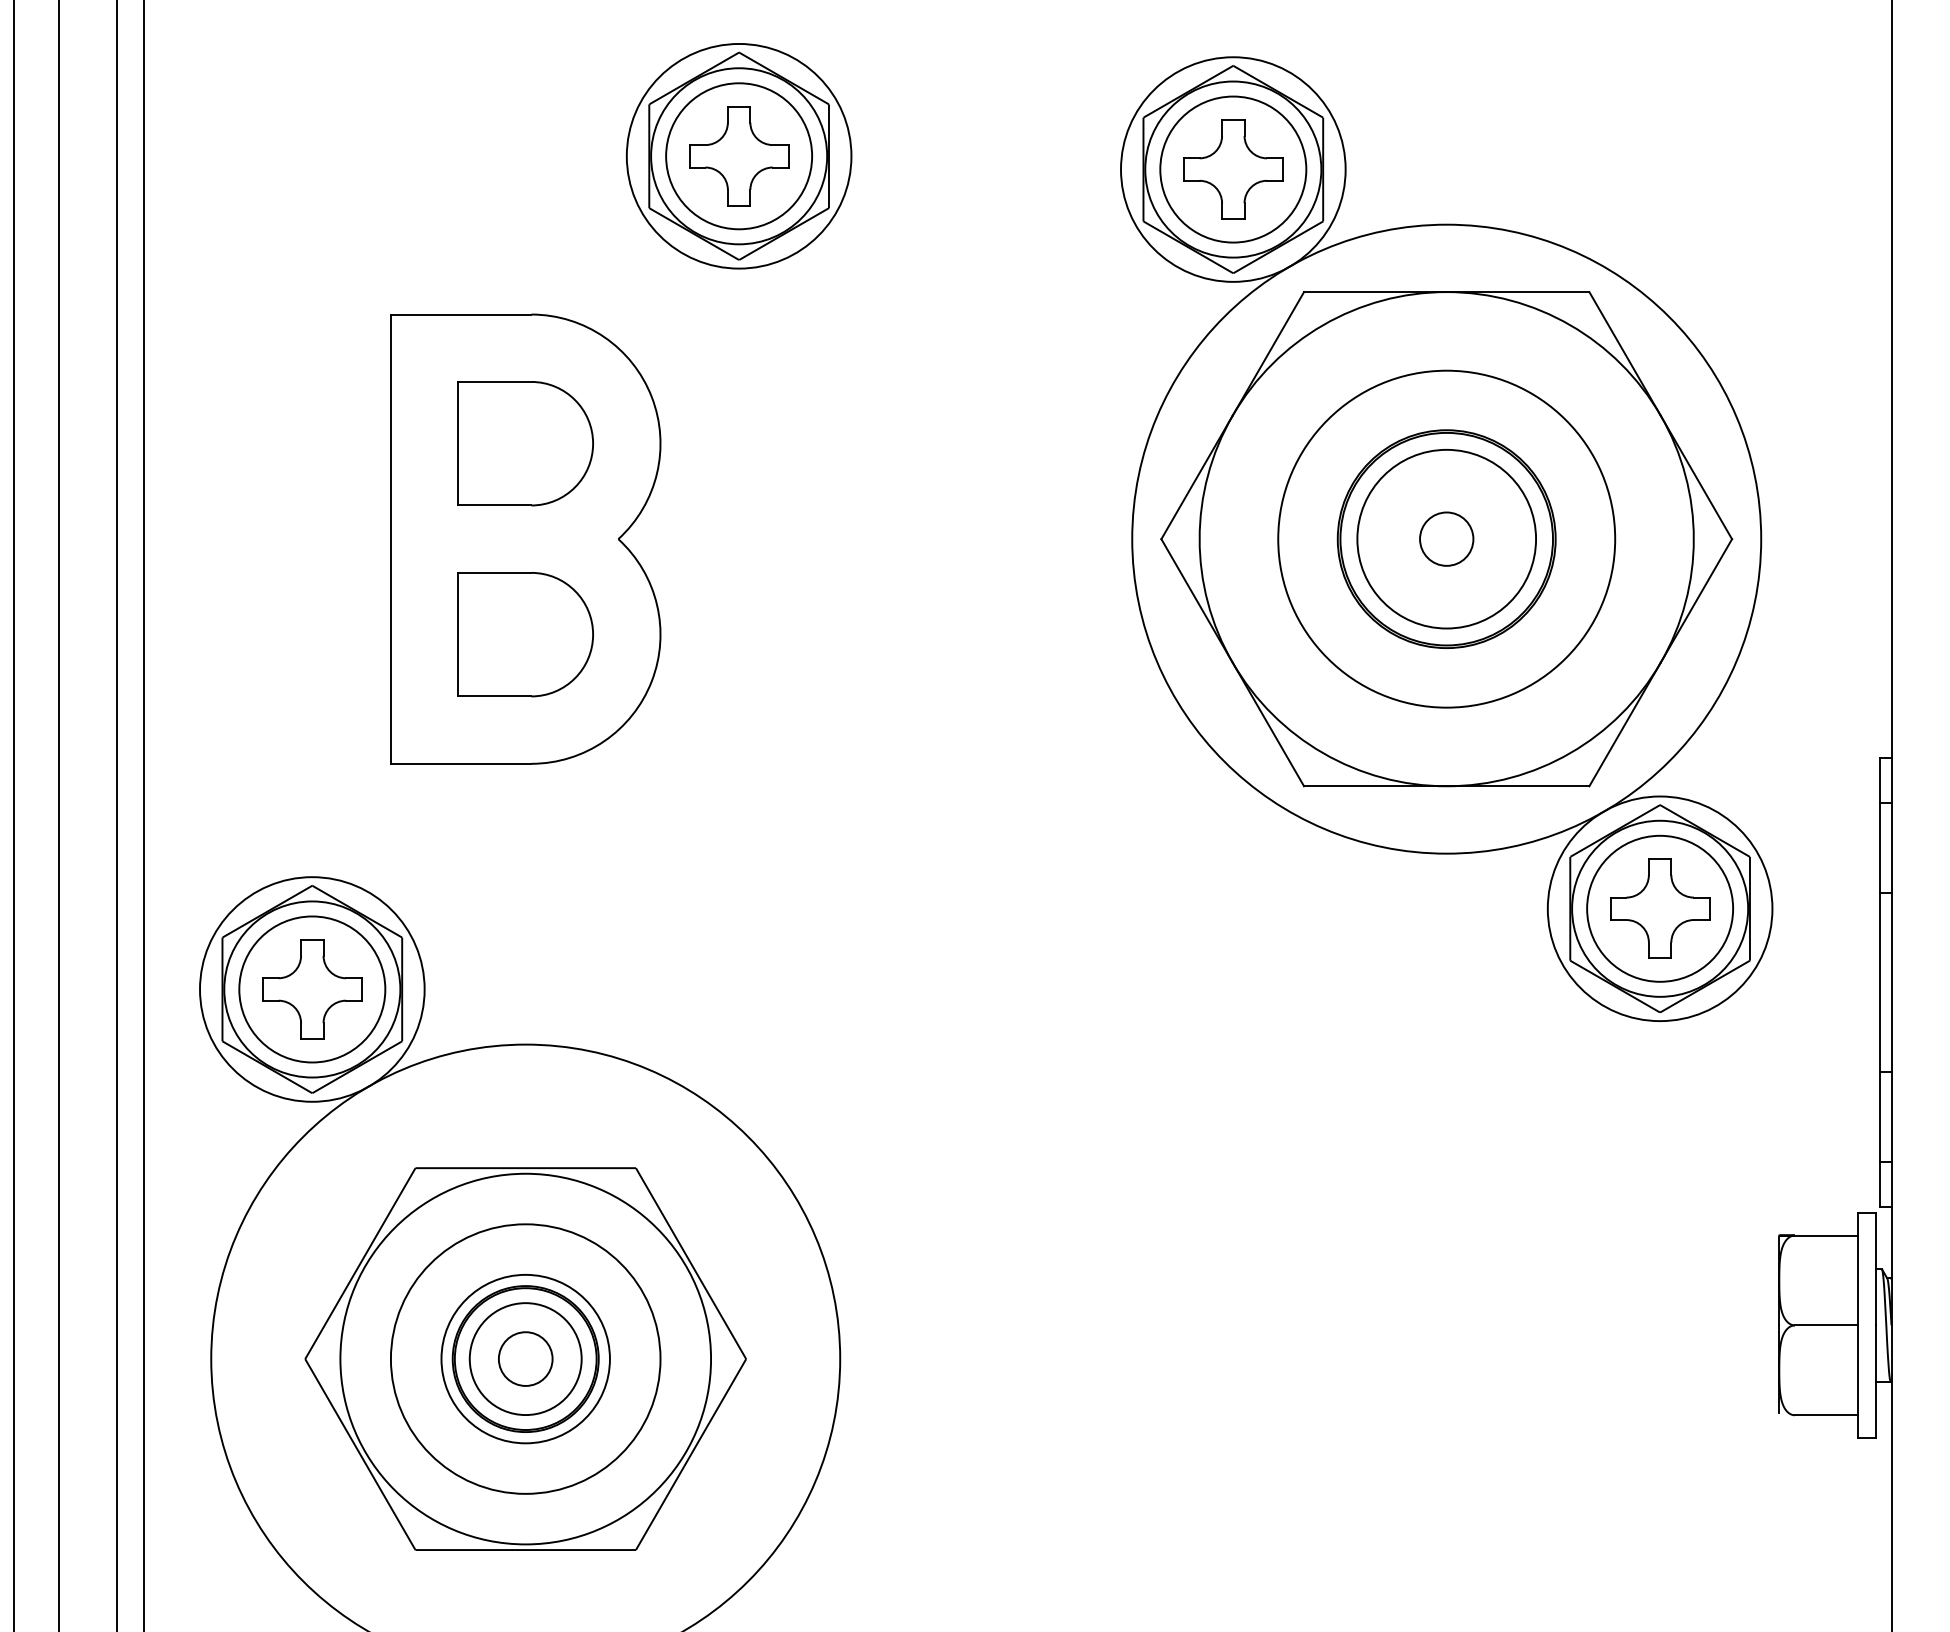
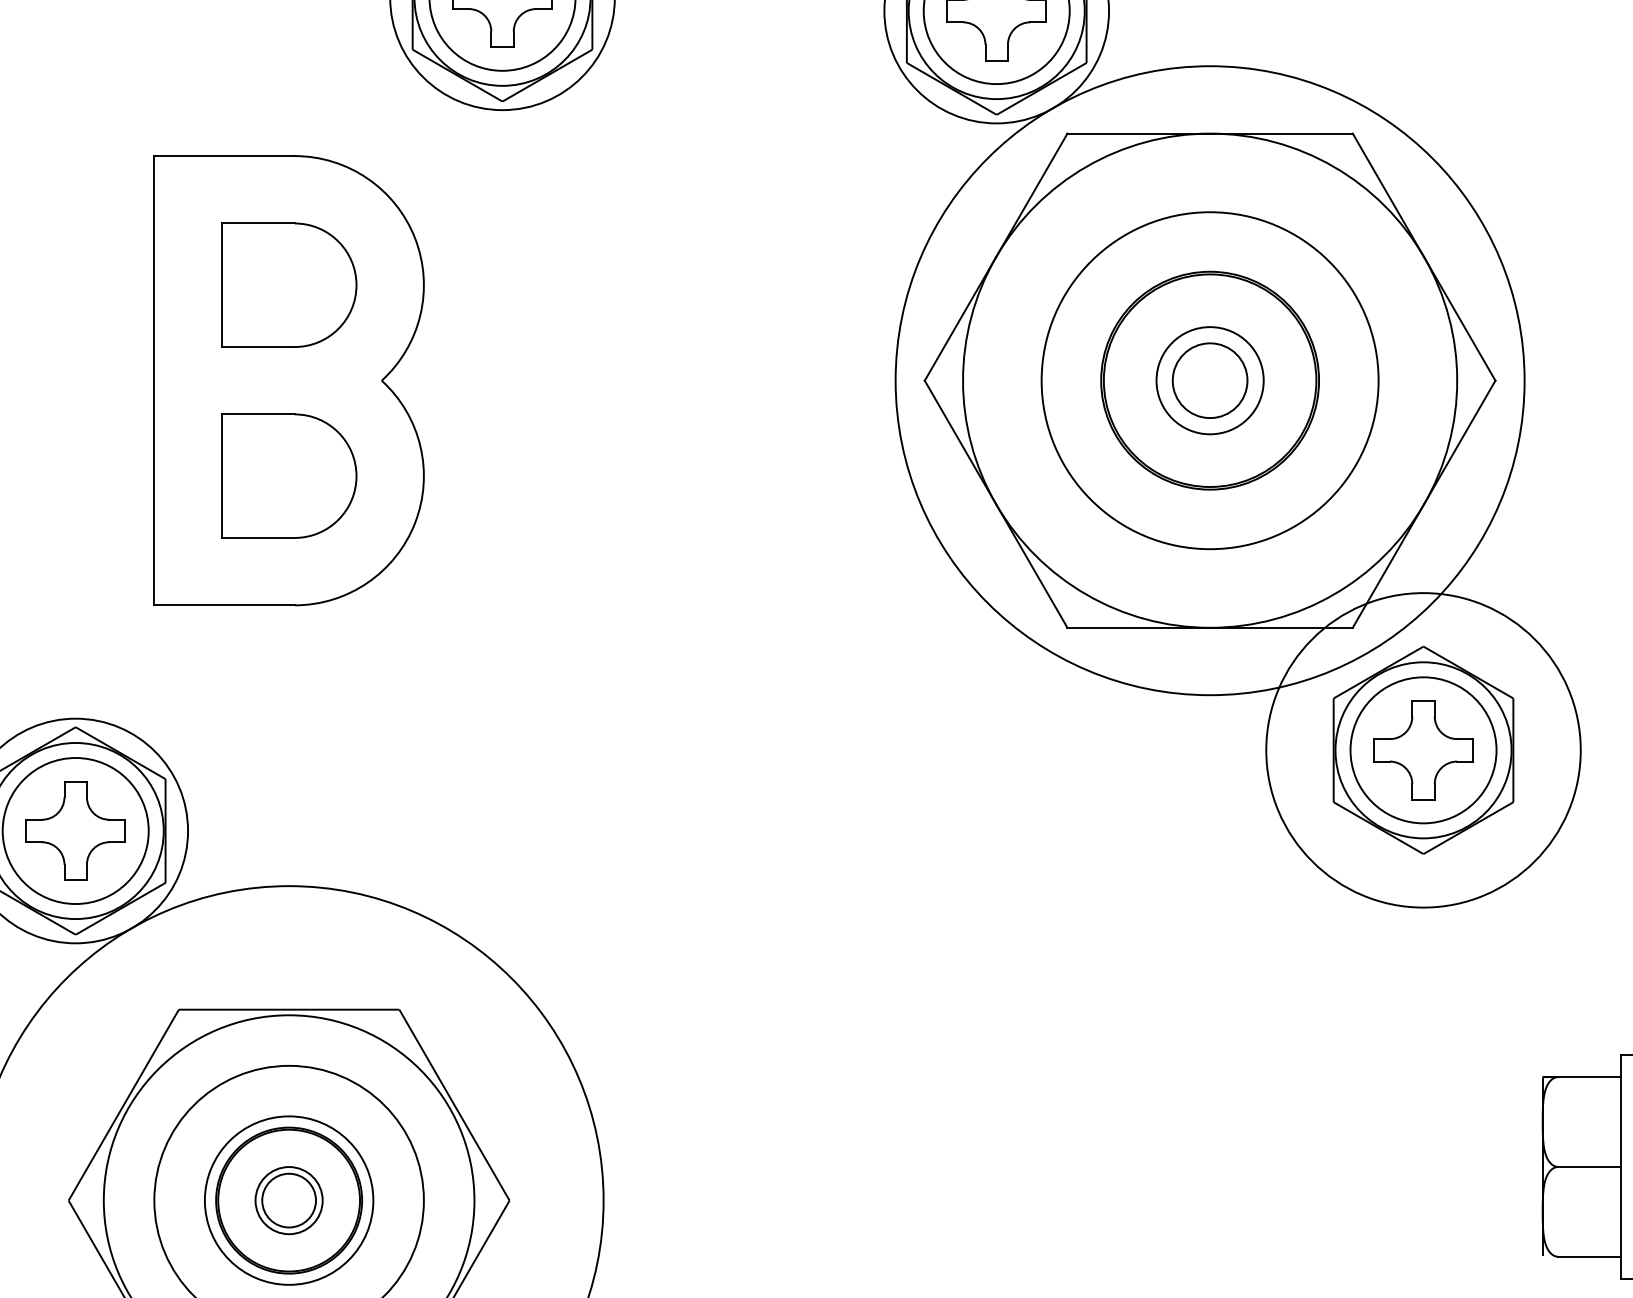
circle: (1446, 538) -> (1209, 380), size x0.6
circle: (1446, 538) -> (1209, 380), size x1.4
circle: (1659, 908) -> (1422, 750), size x1.4
circle: (525, 1359) -> (288, 1201), size x0.6

